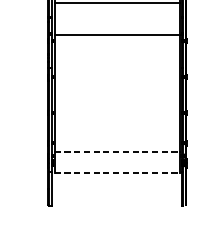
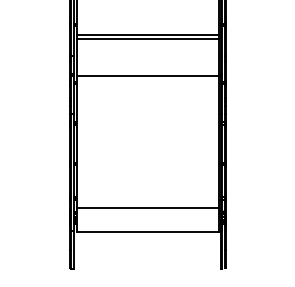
line: (117, 152) -> (148, 208), dashed -> solid
line: (117, 172) -> (148, 231), dashed -> solid

